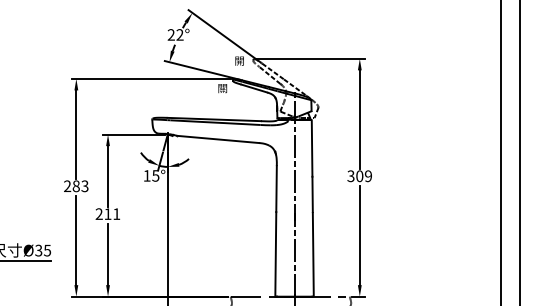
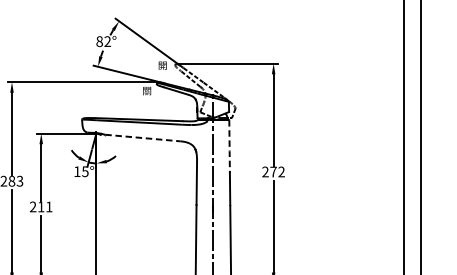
text: (170, 34) -> (98, 41), 22° -> 82°
line: (218, 139) -> (143, 138), solid -> dashed
line: (312, 150) -> (229, 148), solid -> dashed
text: (359, 176) -> (273, 172), 309 -> 272

